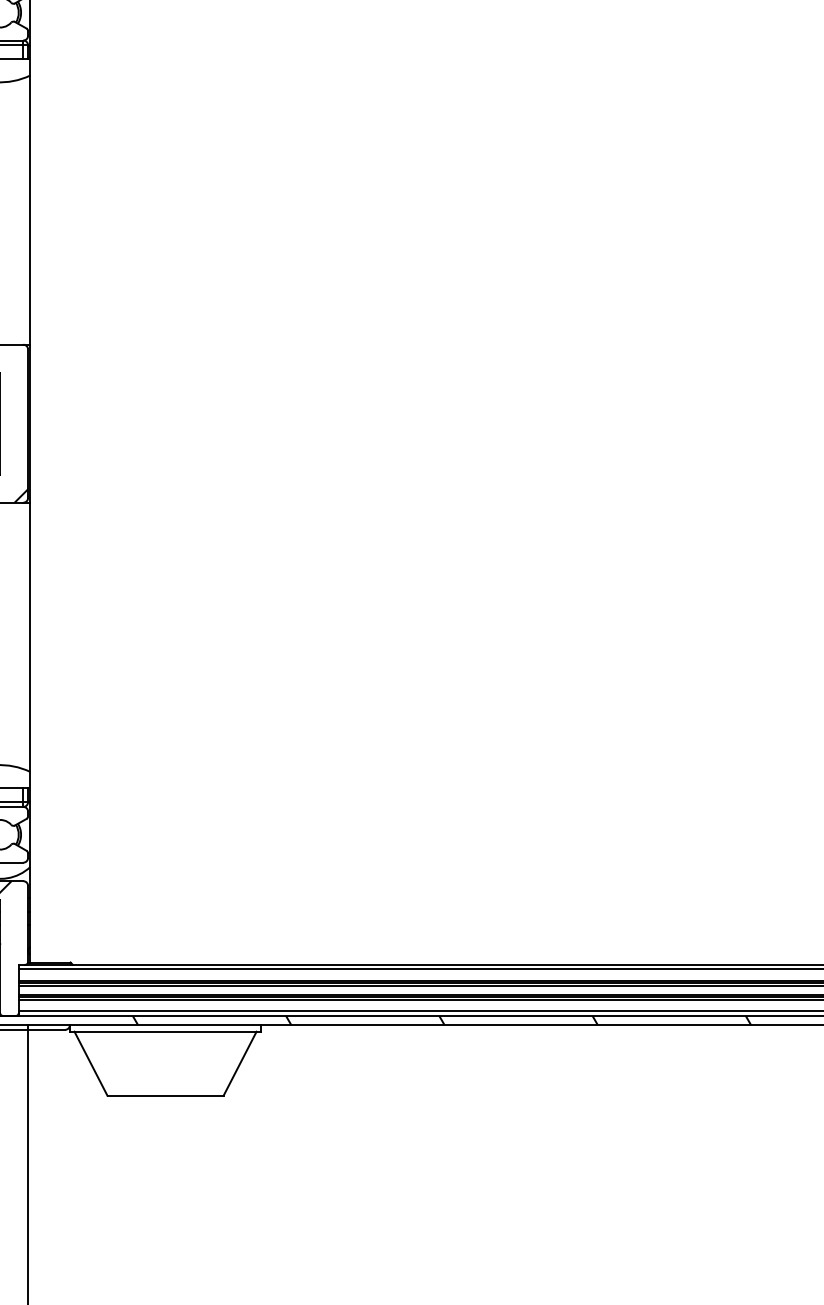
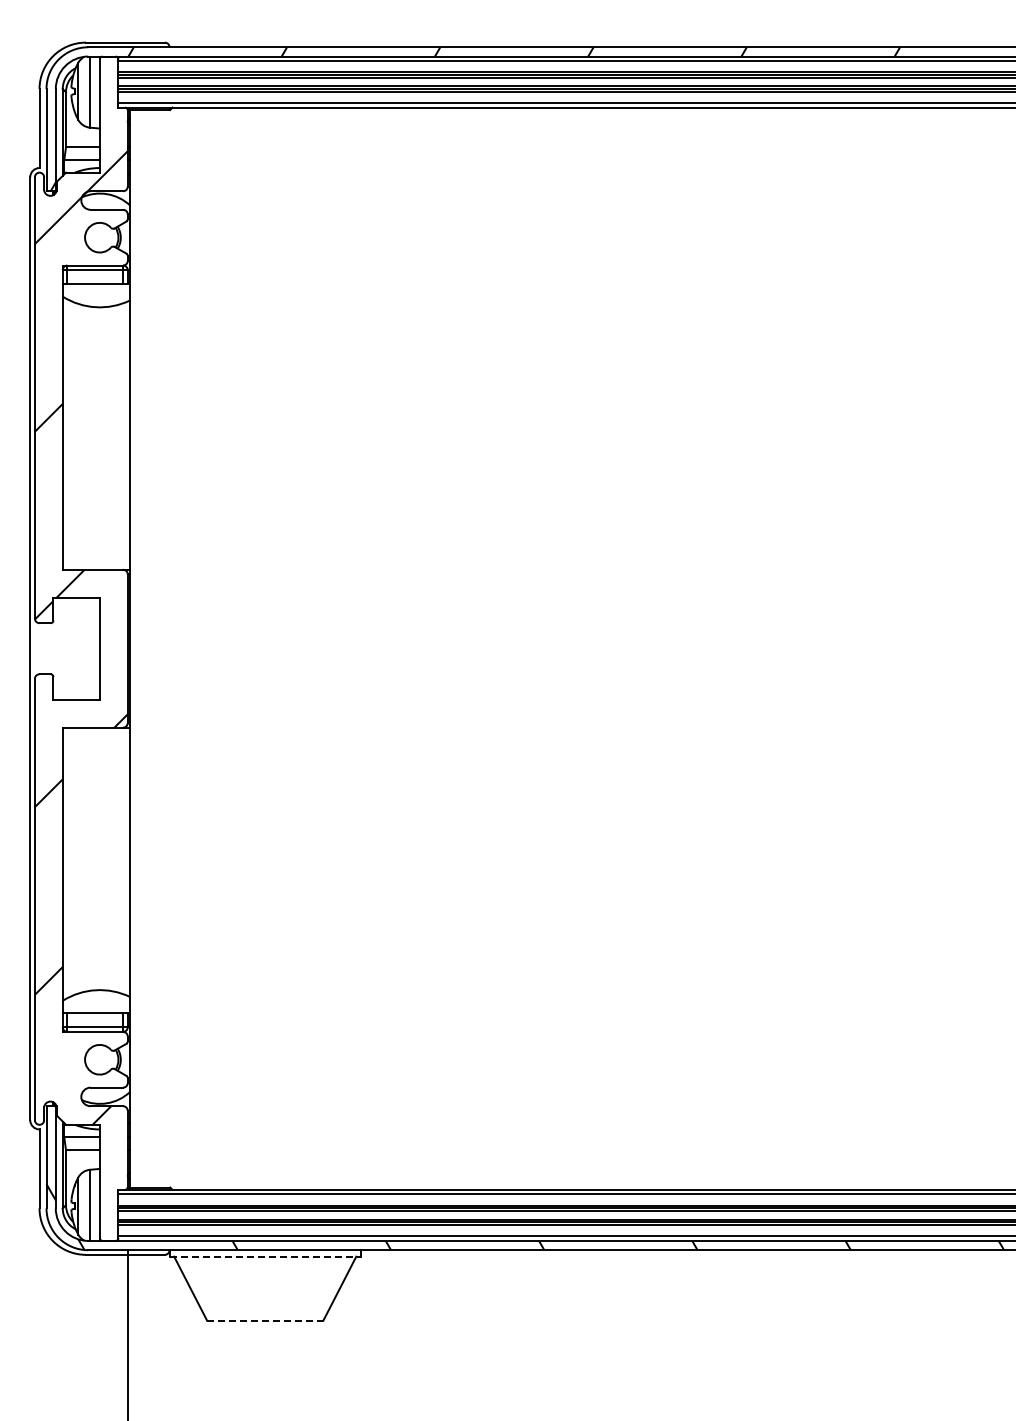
line: (165, 1031) -> (265, 1256), solid -> dashed
line: (165, 1095) -> (265, 1320), solid -> dashed

